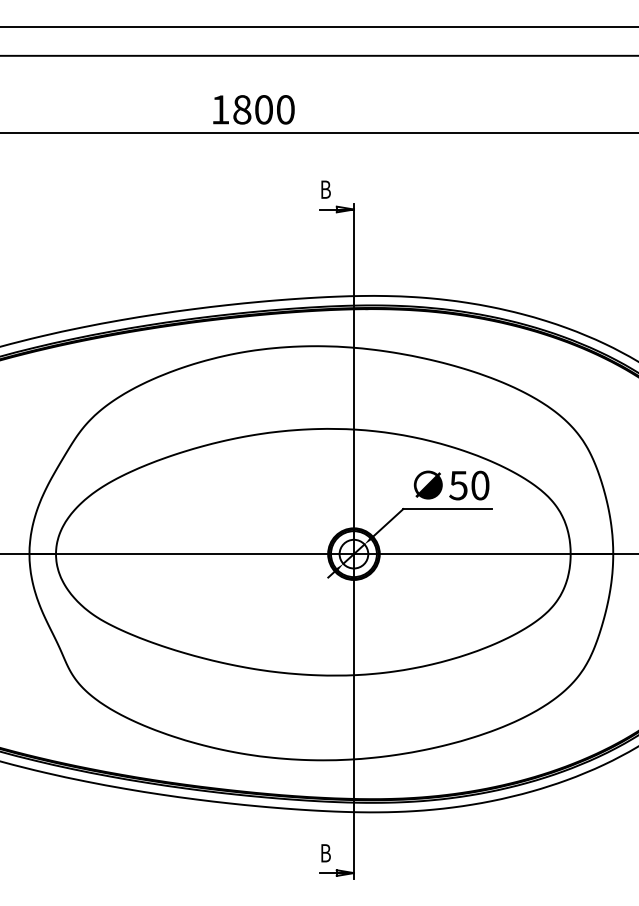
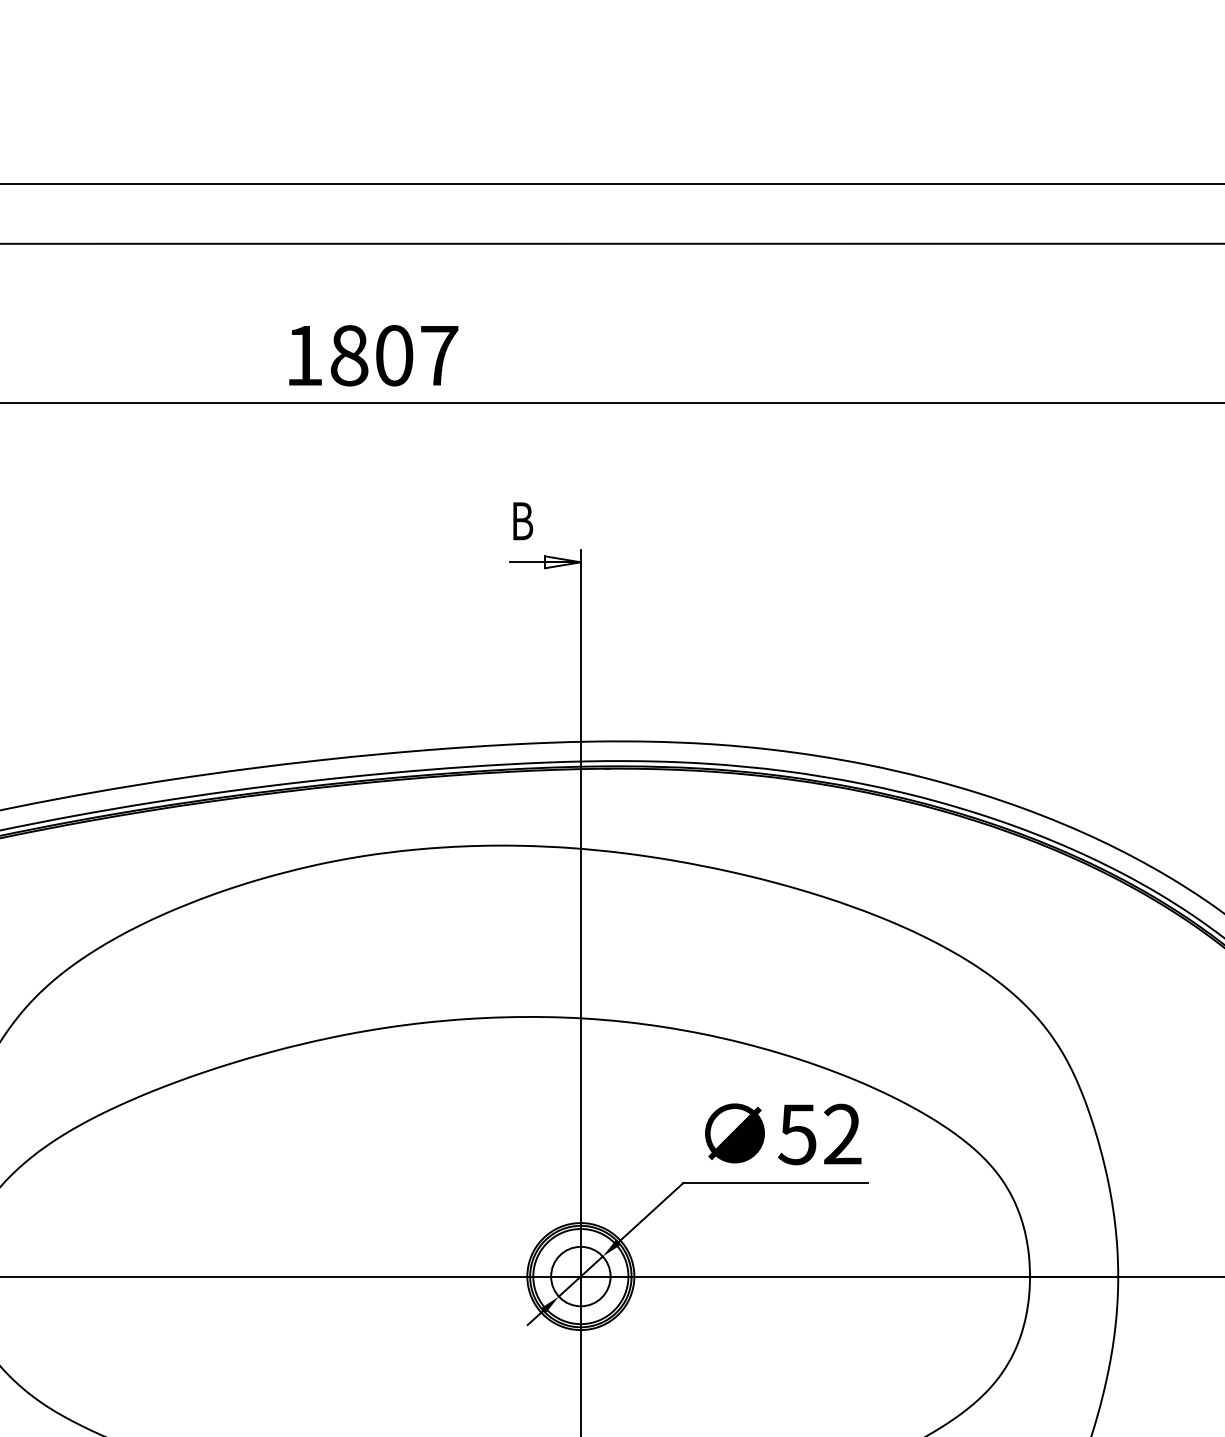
text: (285, 109) -> (438, 355), 1800 -> 1807
text: (480, 485) -> (843, 1134), 50 -> 52

